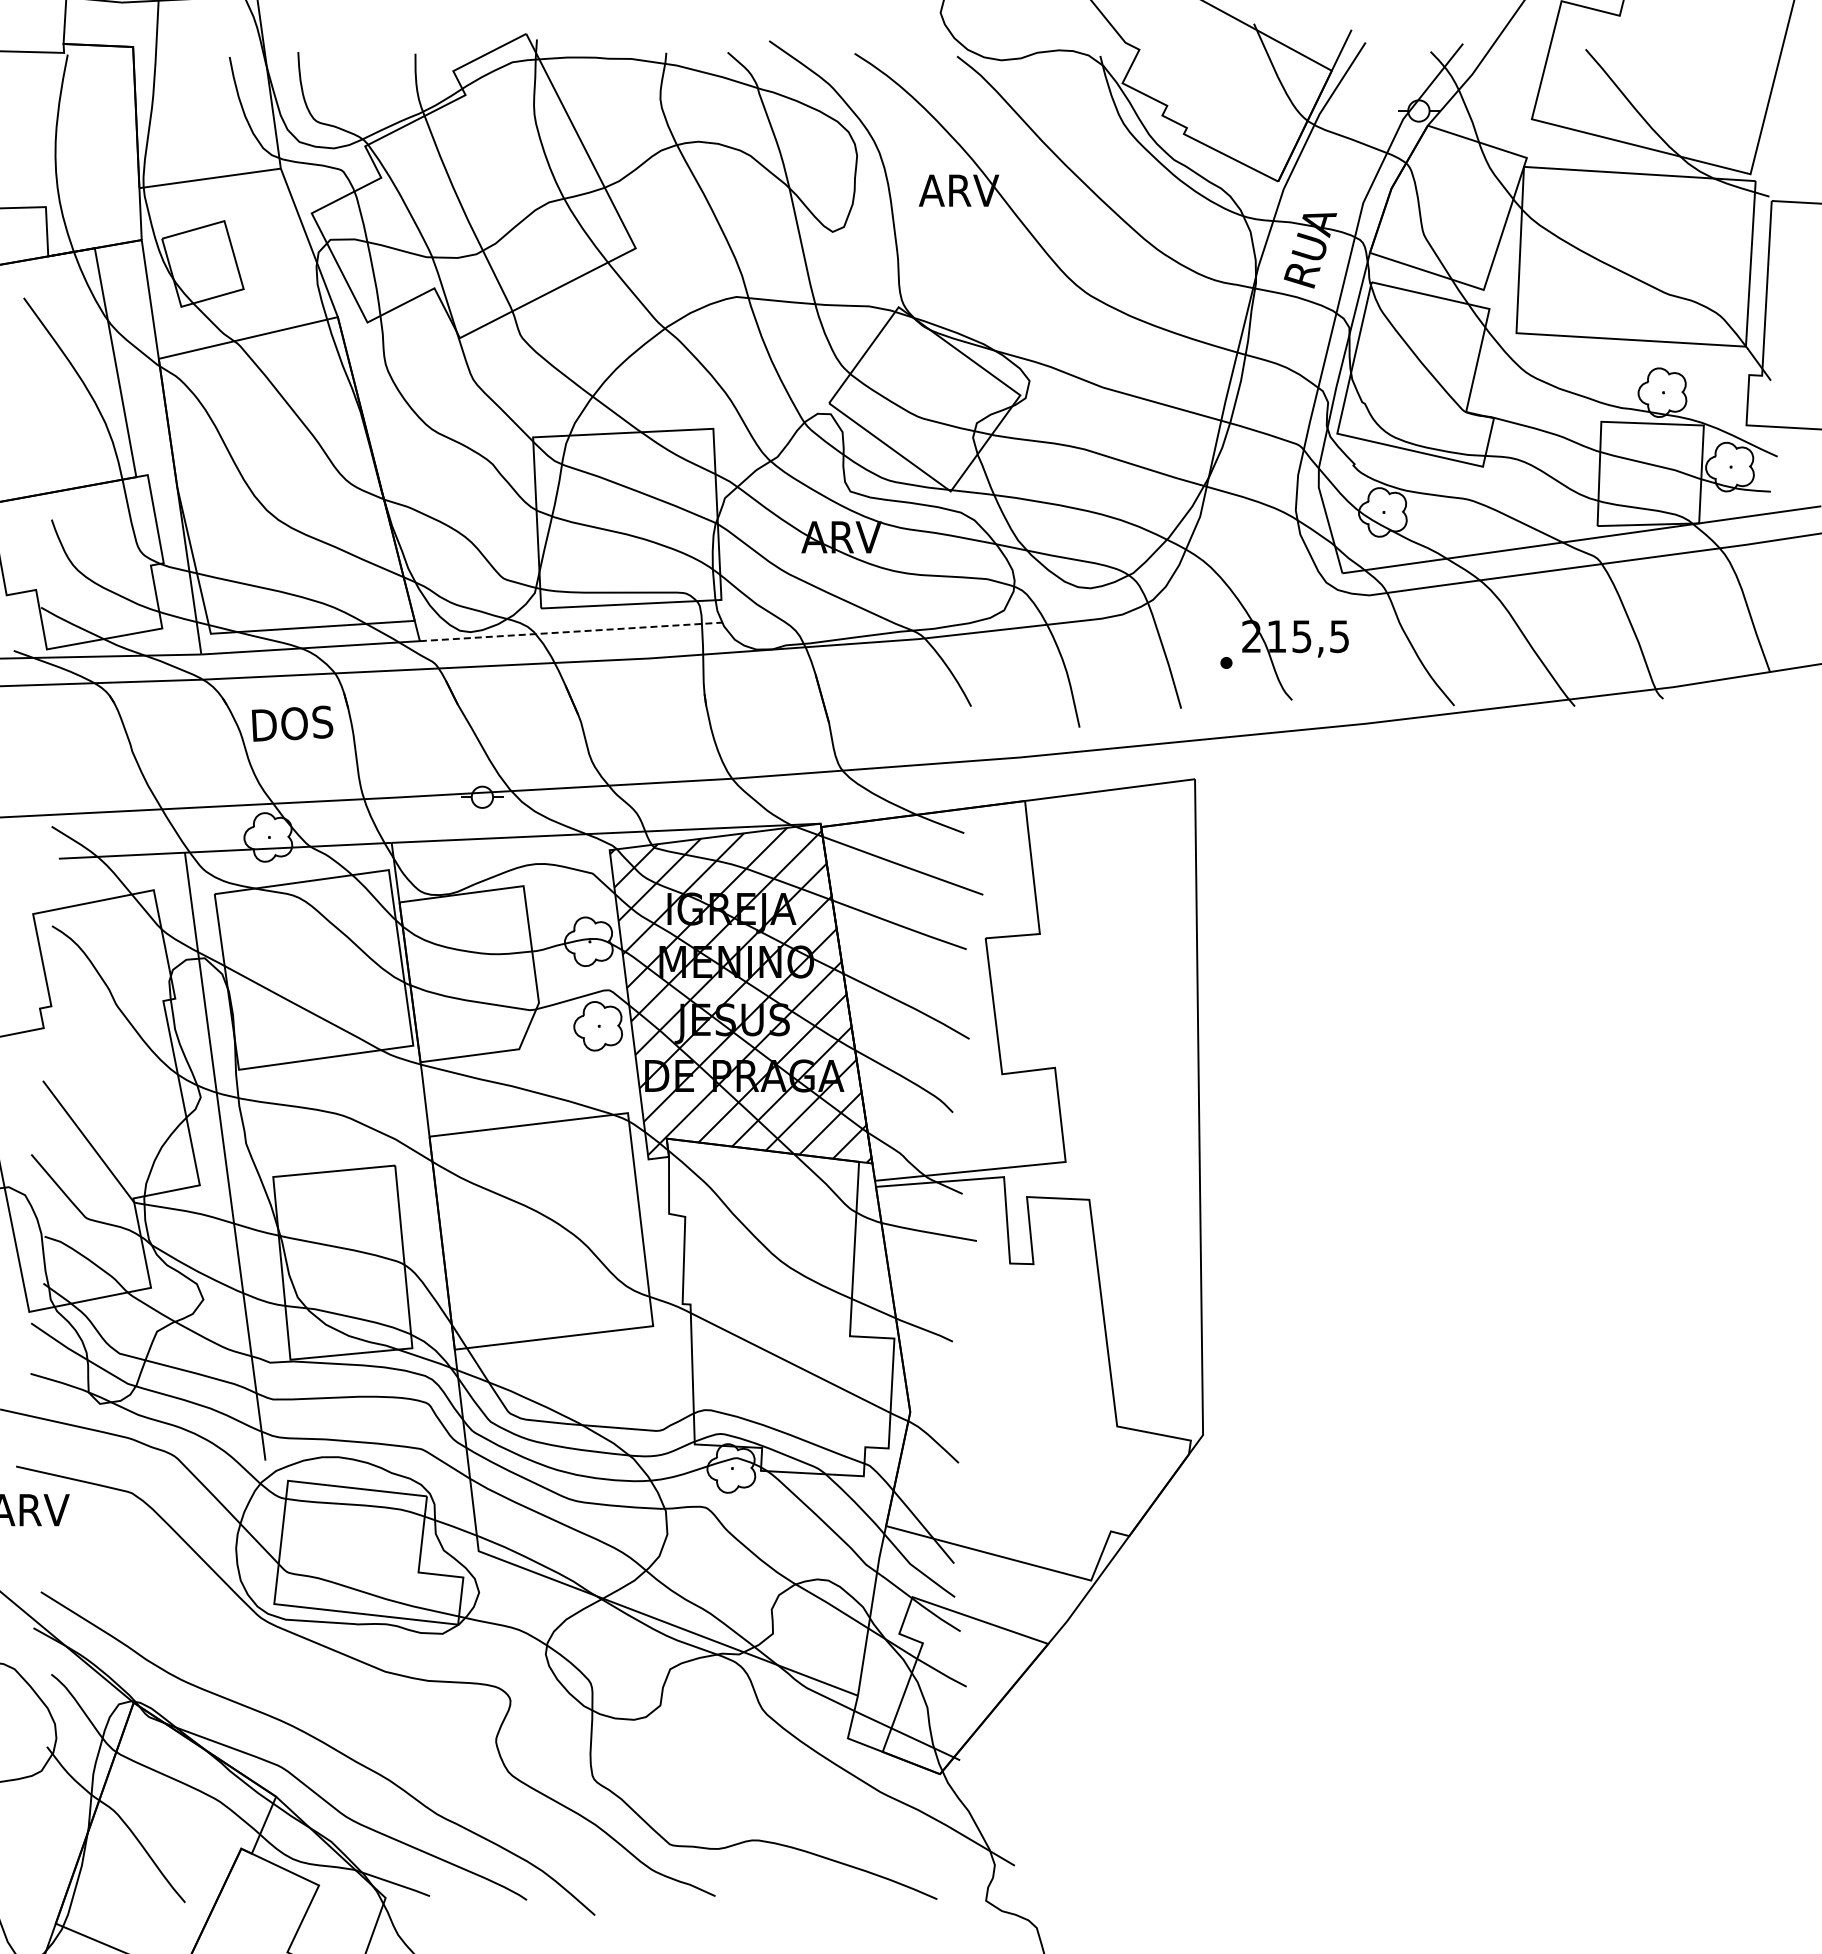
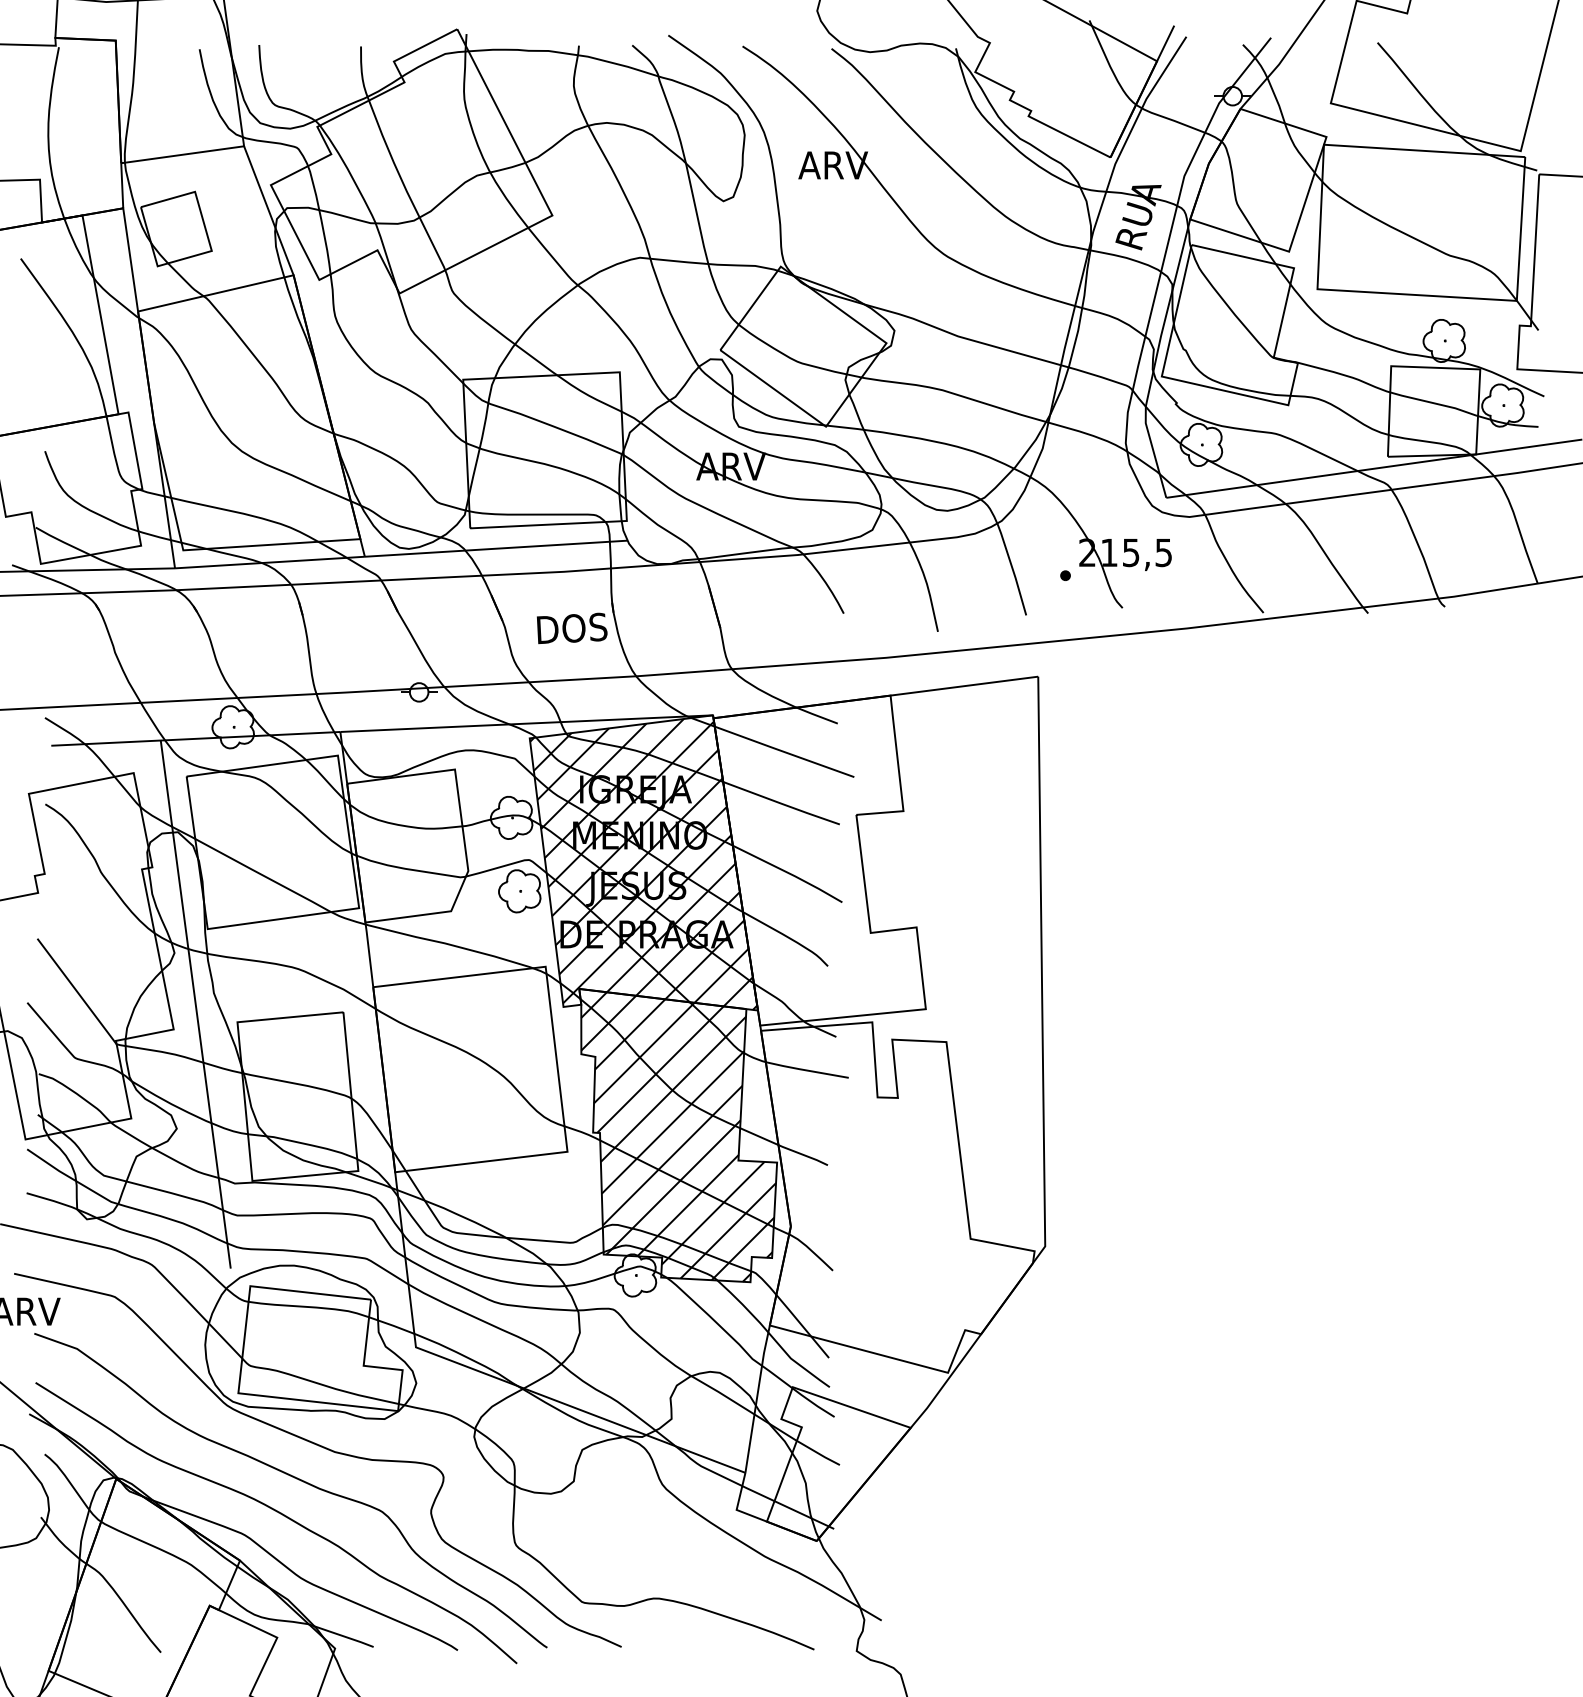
line: (571, 631) -> (496, 548), dashed -> solid
text: (292, 723) -> (572, 628), moved
hatch: (781, 1308) -> (679, 1136), added
curve: (339, 1702) -> (295, 1478), added

